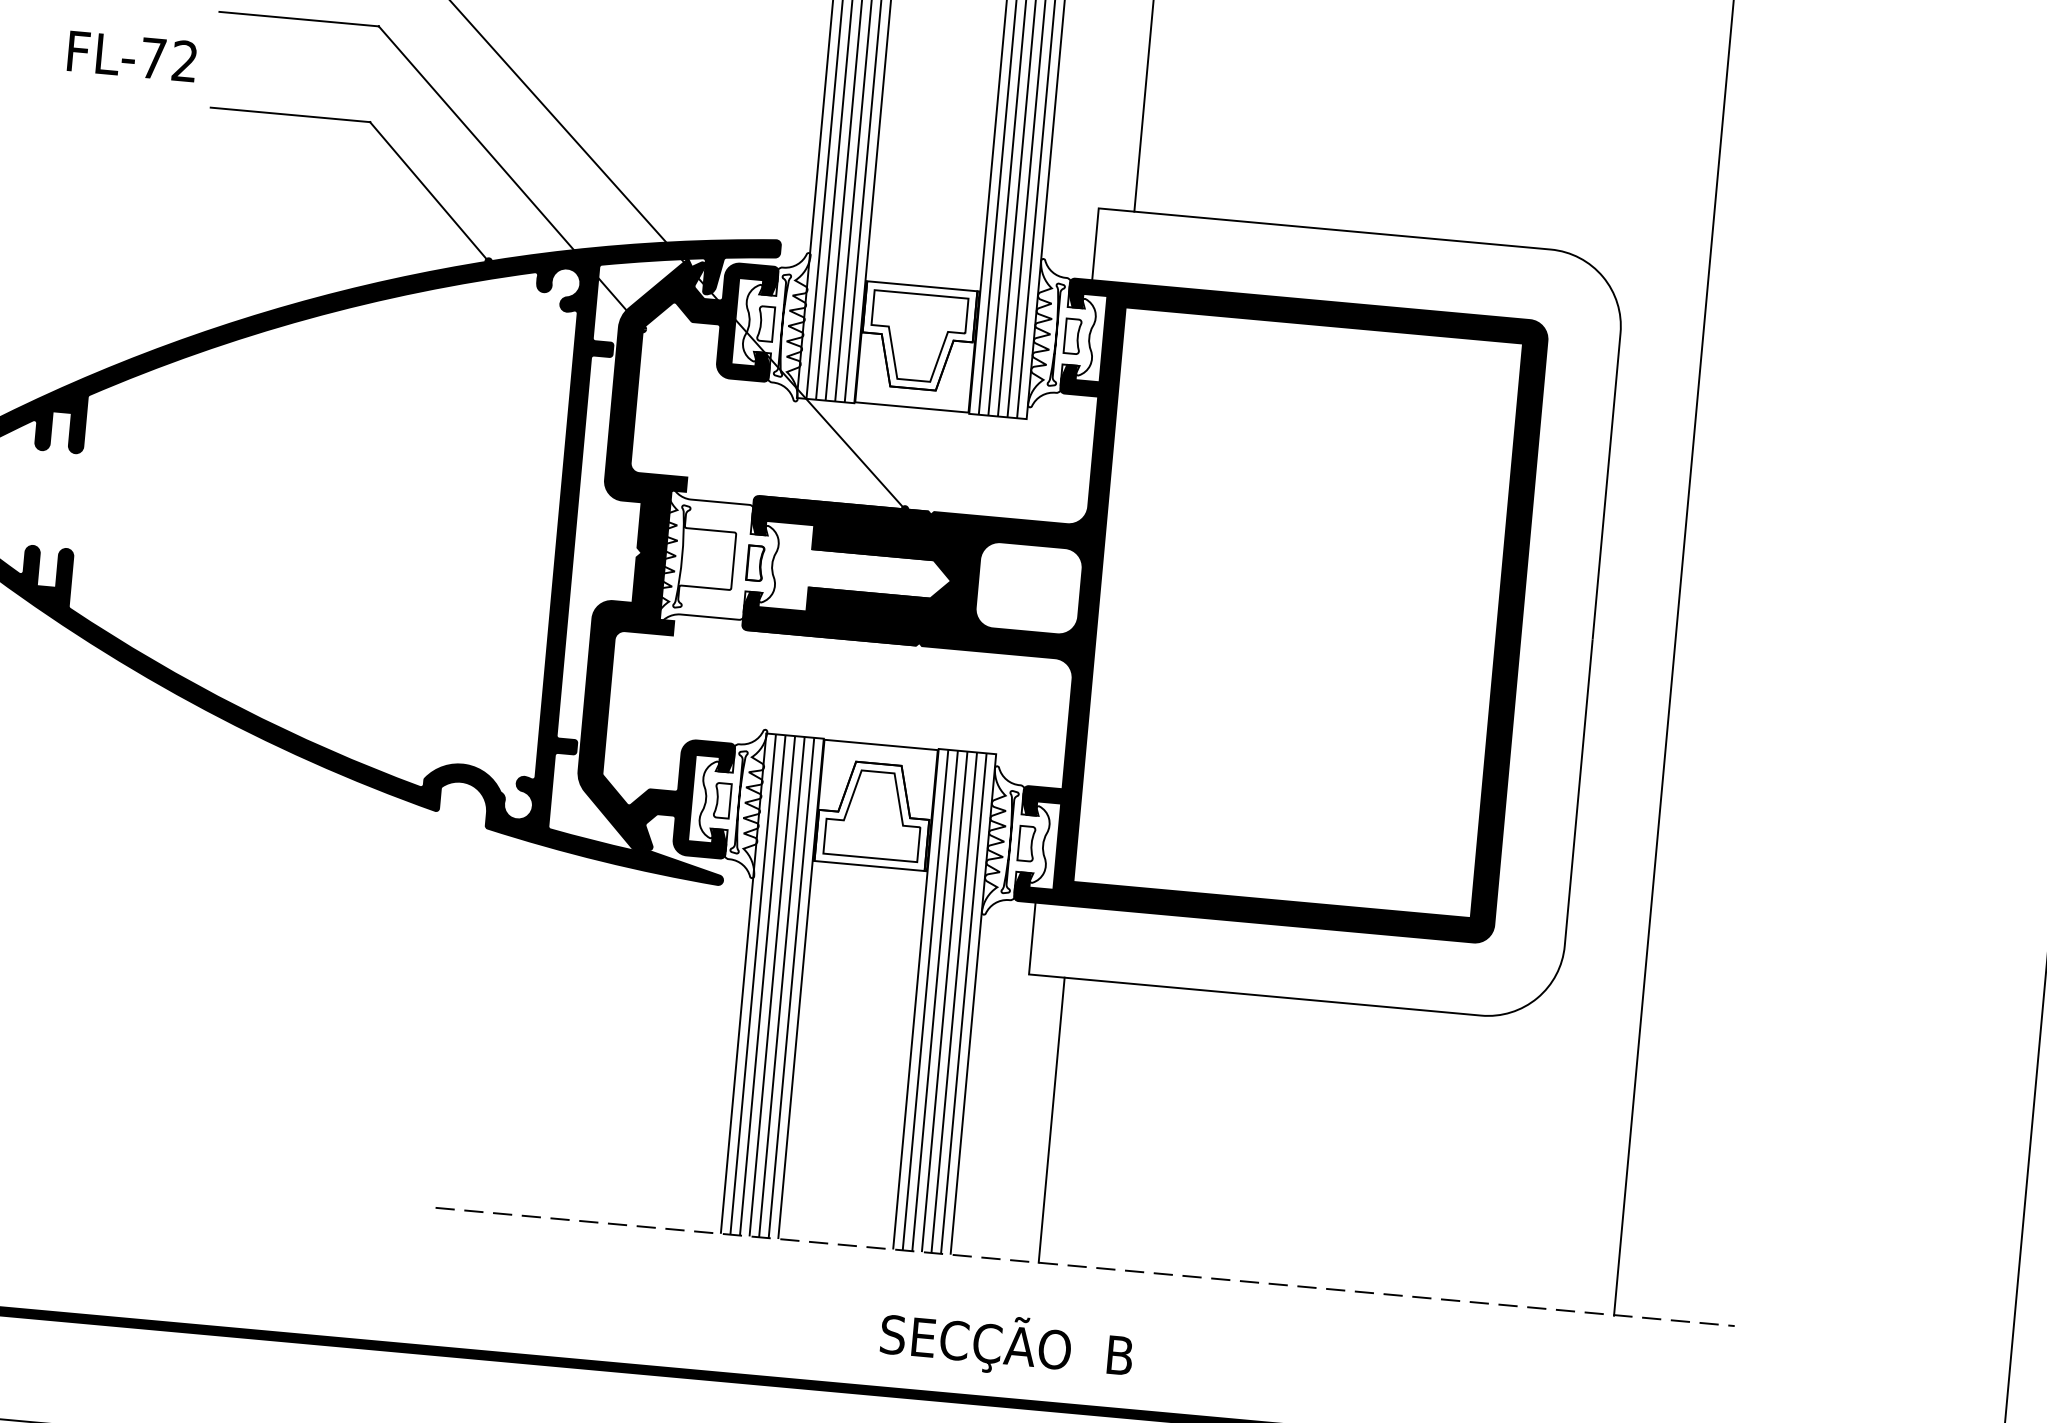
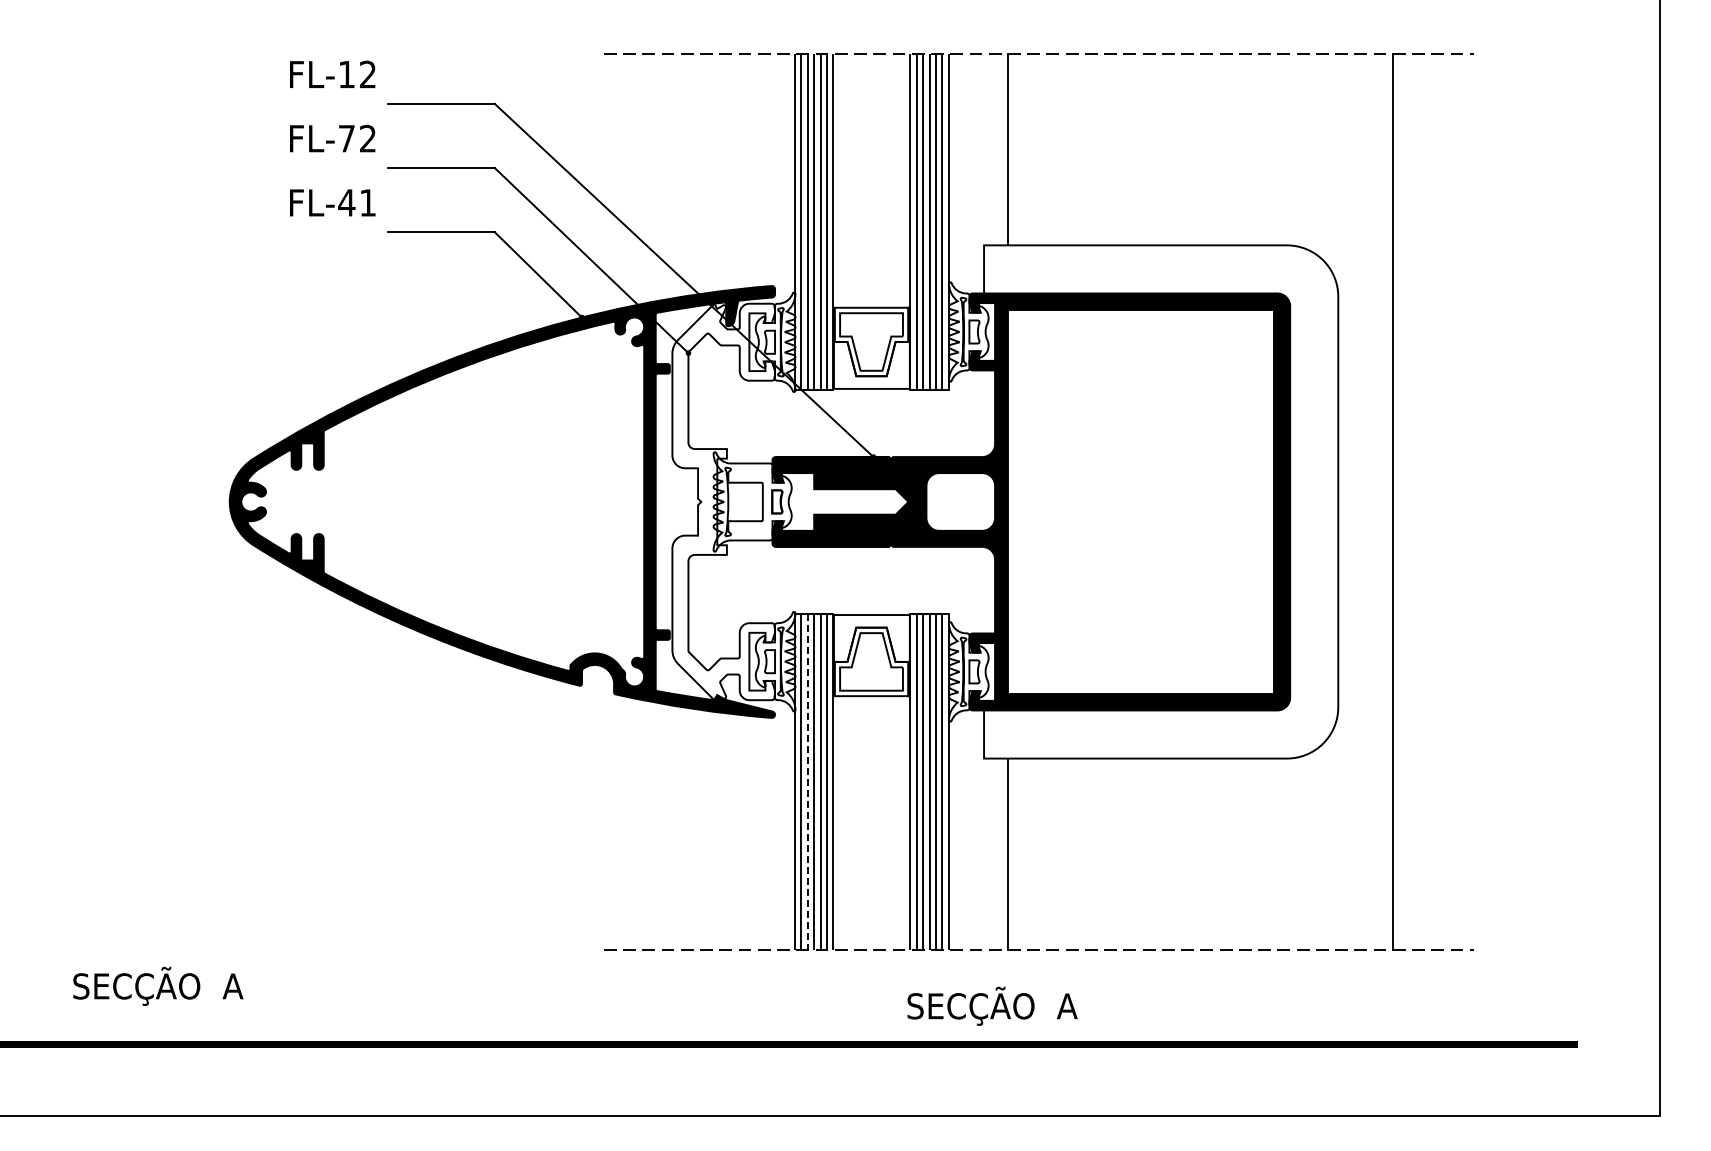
text: (167, 59) -> (356, 202), FL-72 -> FL-41
fill: (675, 555) -> (723, 501), removed
line: (762, 984) -> (807, 781), solid -> dashed
text: (1119, 1355) -> (1067, 1006), SECÇÃO  B -> SECÇÃO  A

